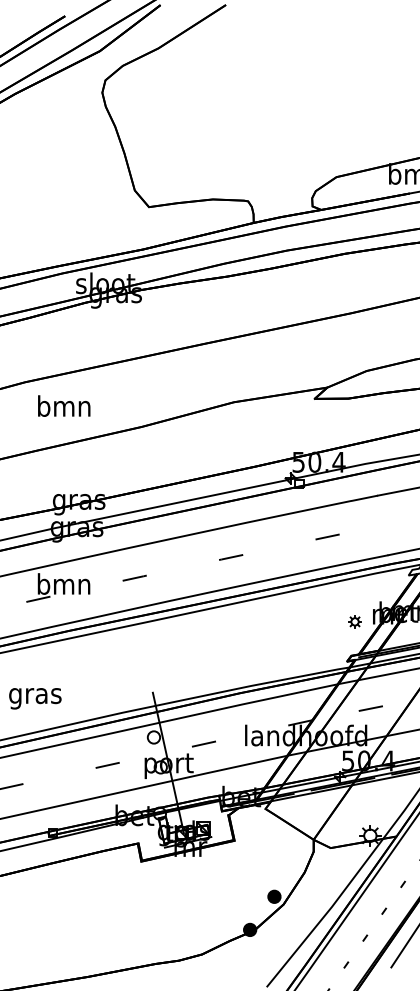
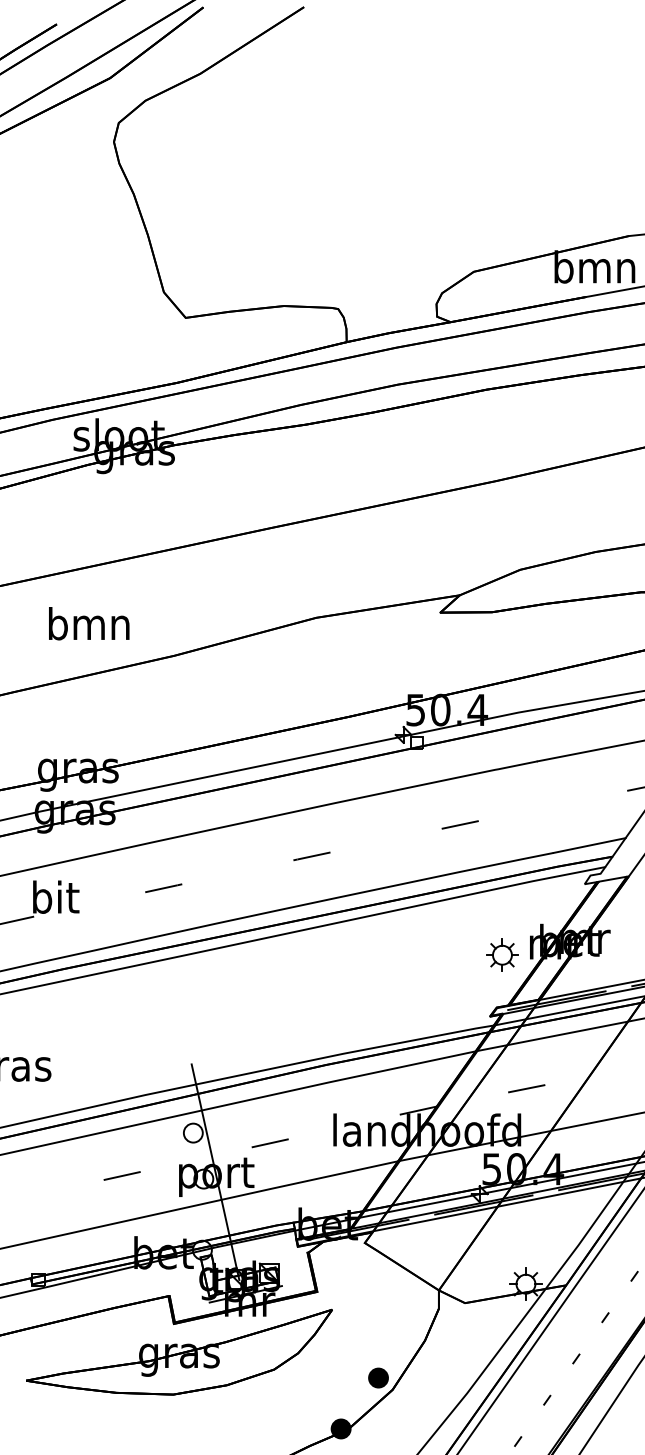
text: (64, 405) -> (89, 622), moved
text: (63, 583) -> (54, 896), bmn -> bit
part: (354, 621) -> (501, 954), size x1.67
part: (144, 879) -> (178, 1351), added

